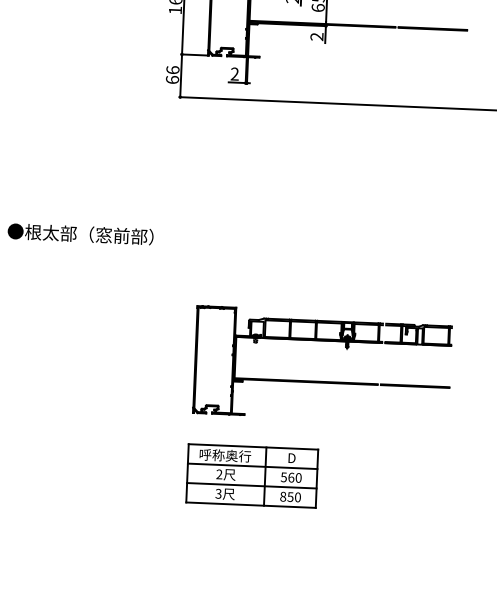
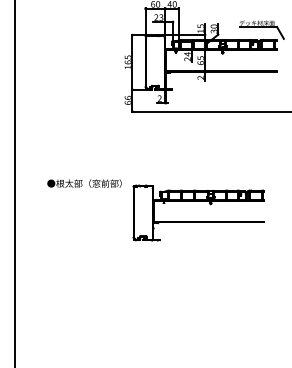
part: (321, 381) -> (198, 221), moved
part: (250, 474) -> (176, 302), removed

